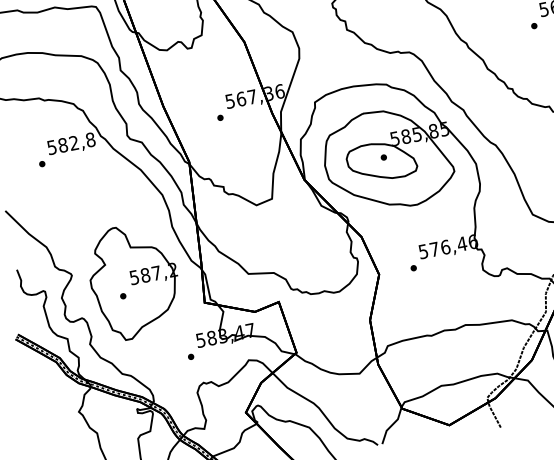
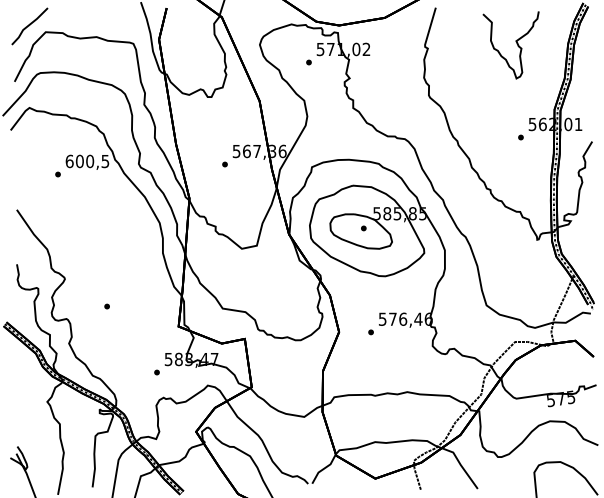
text: (71, 143) -> (87, 161), 582,8 -> 600,5
part: (134, 280) -> (119, 294), removed

